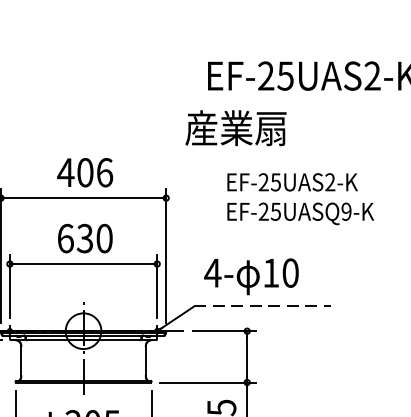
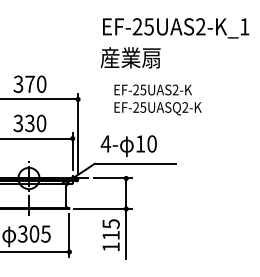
text: (235, 127) -> (130, 57), moved
text: (84, 171) -> (29, 83), 406 -> 370
text: (346, 211) -> (185, 107), EF-25UASQ9-K -> EF-25UASQ2-K
text: (65, 238) -> (18, 123), 630 -> 330
line: (262, 305) -> (135, 163), dashed -> solid

